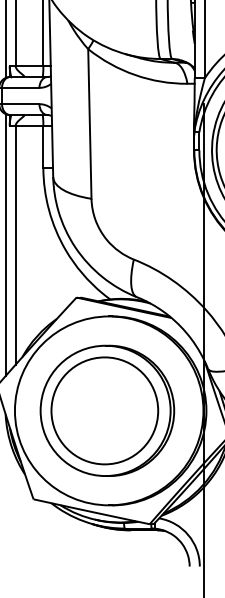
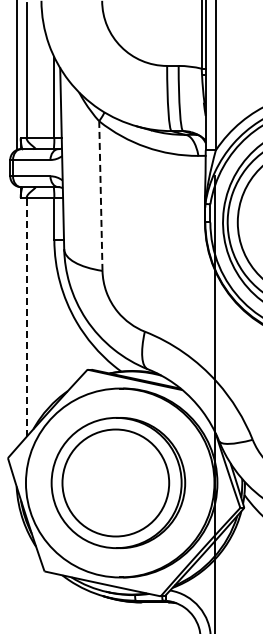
line: (89, 124) -> (100, 196), solid -> dashed
line: (15, 244) -> (26, 316), solid -> dashed
line: (5, 245) -> (16, 317), removed

